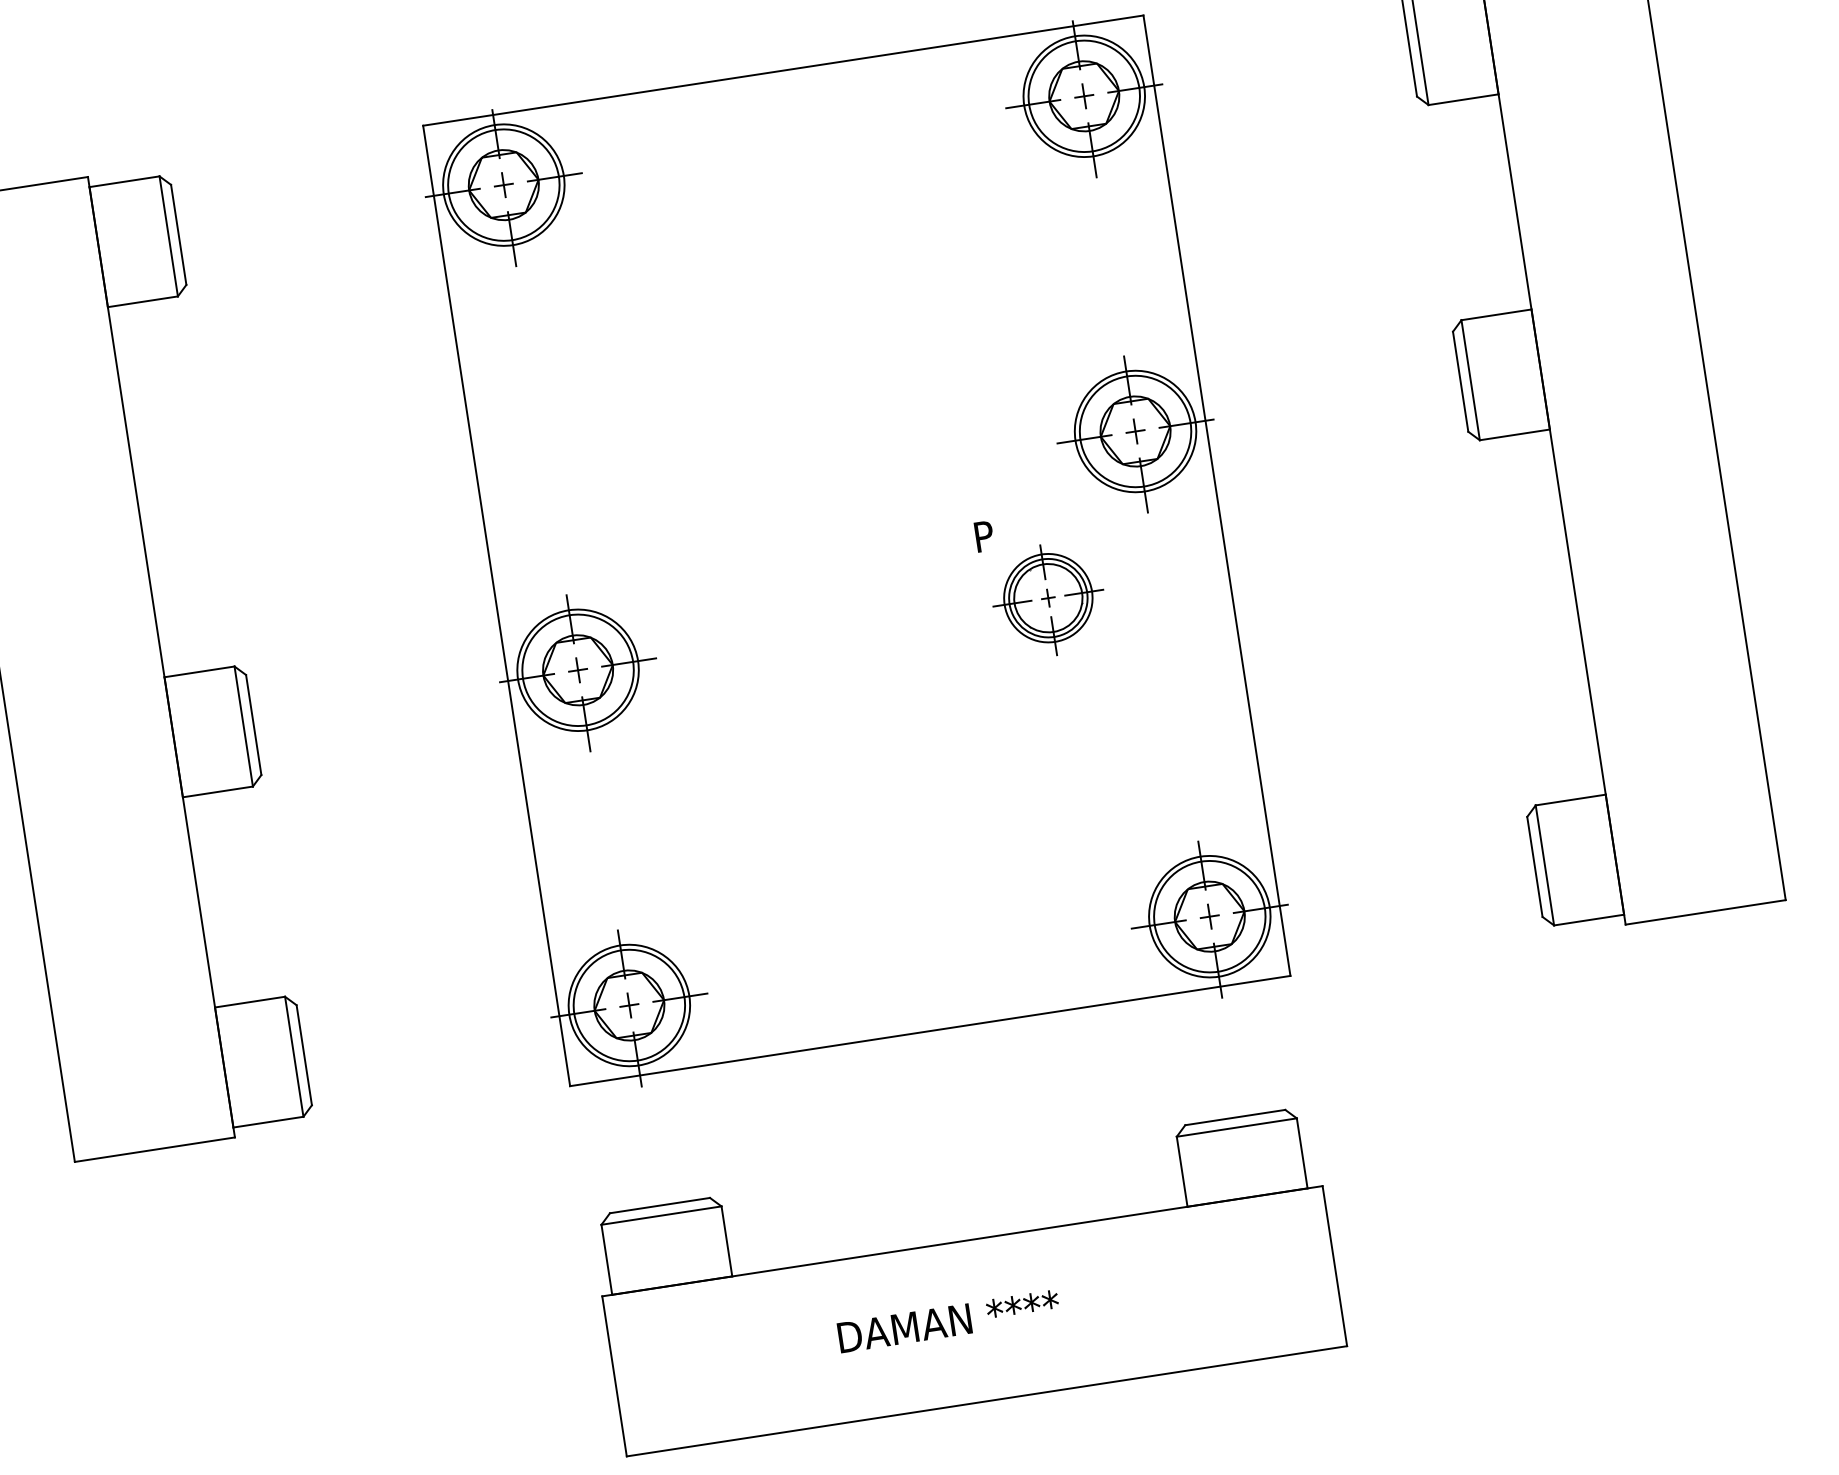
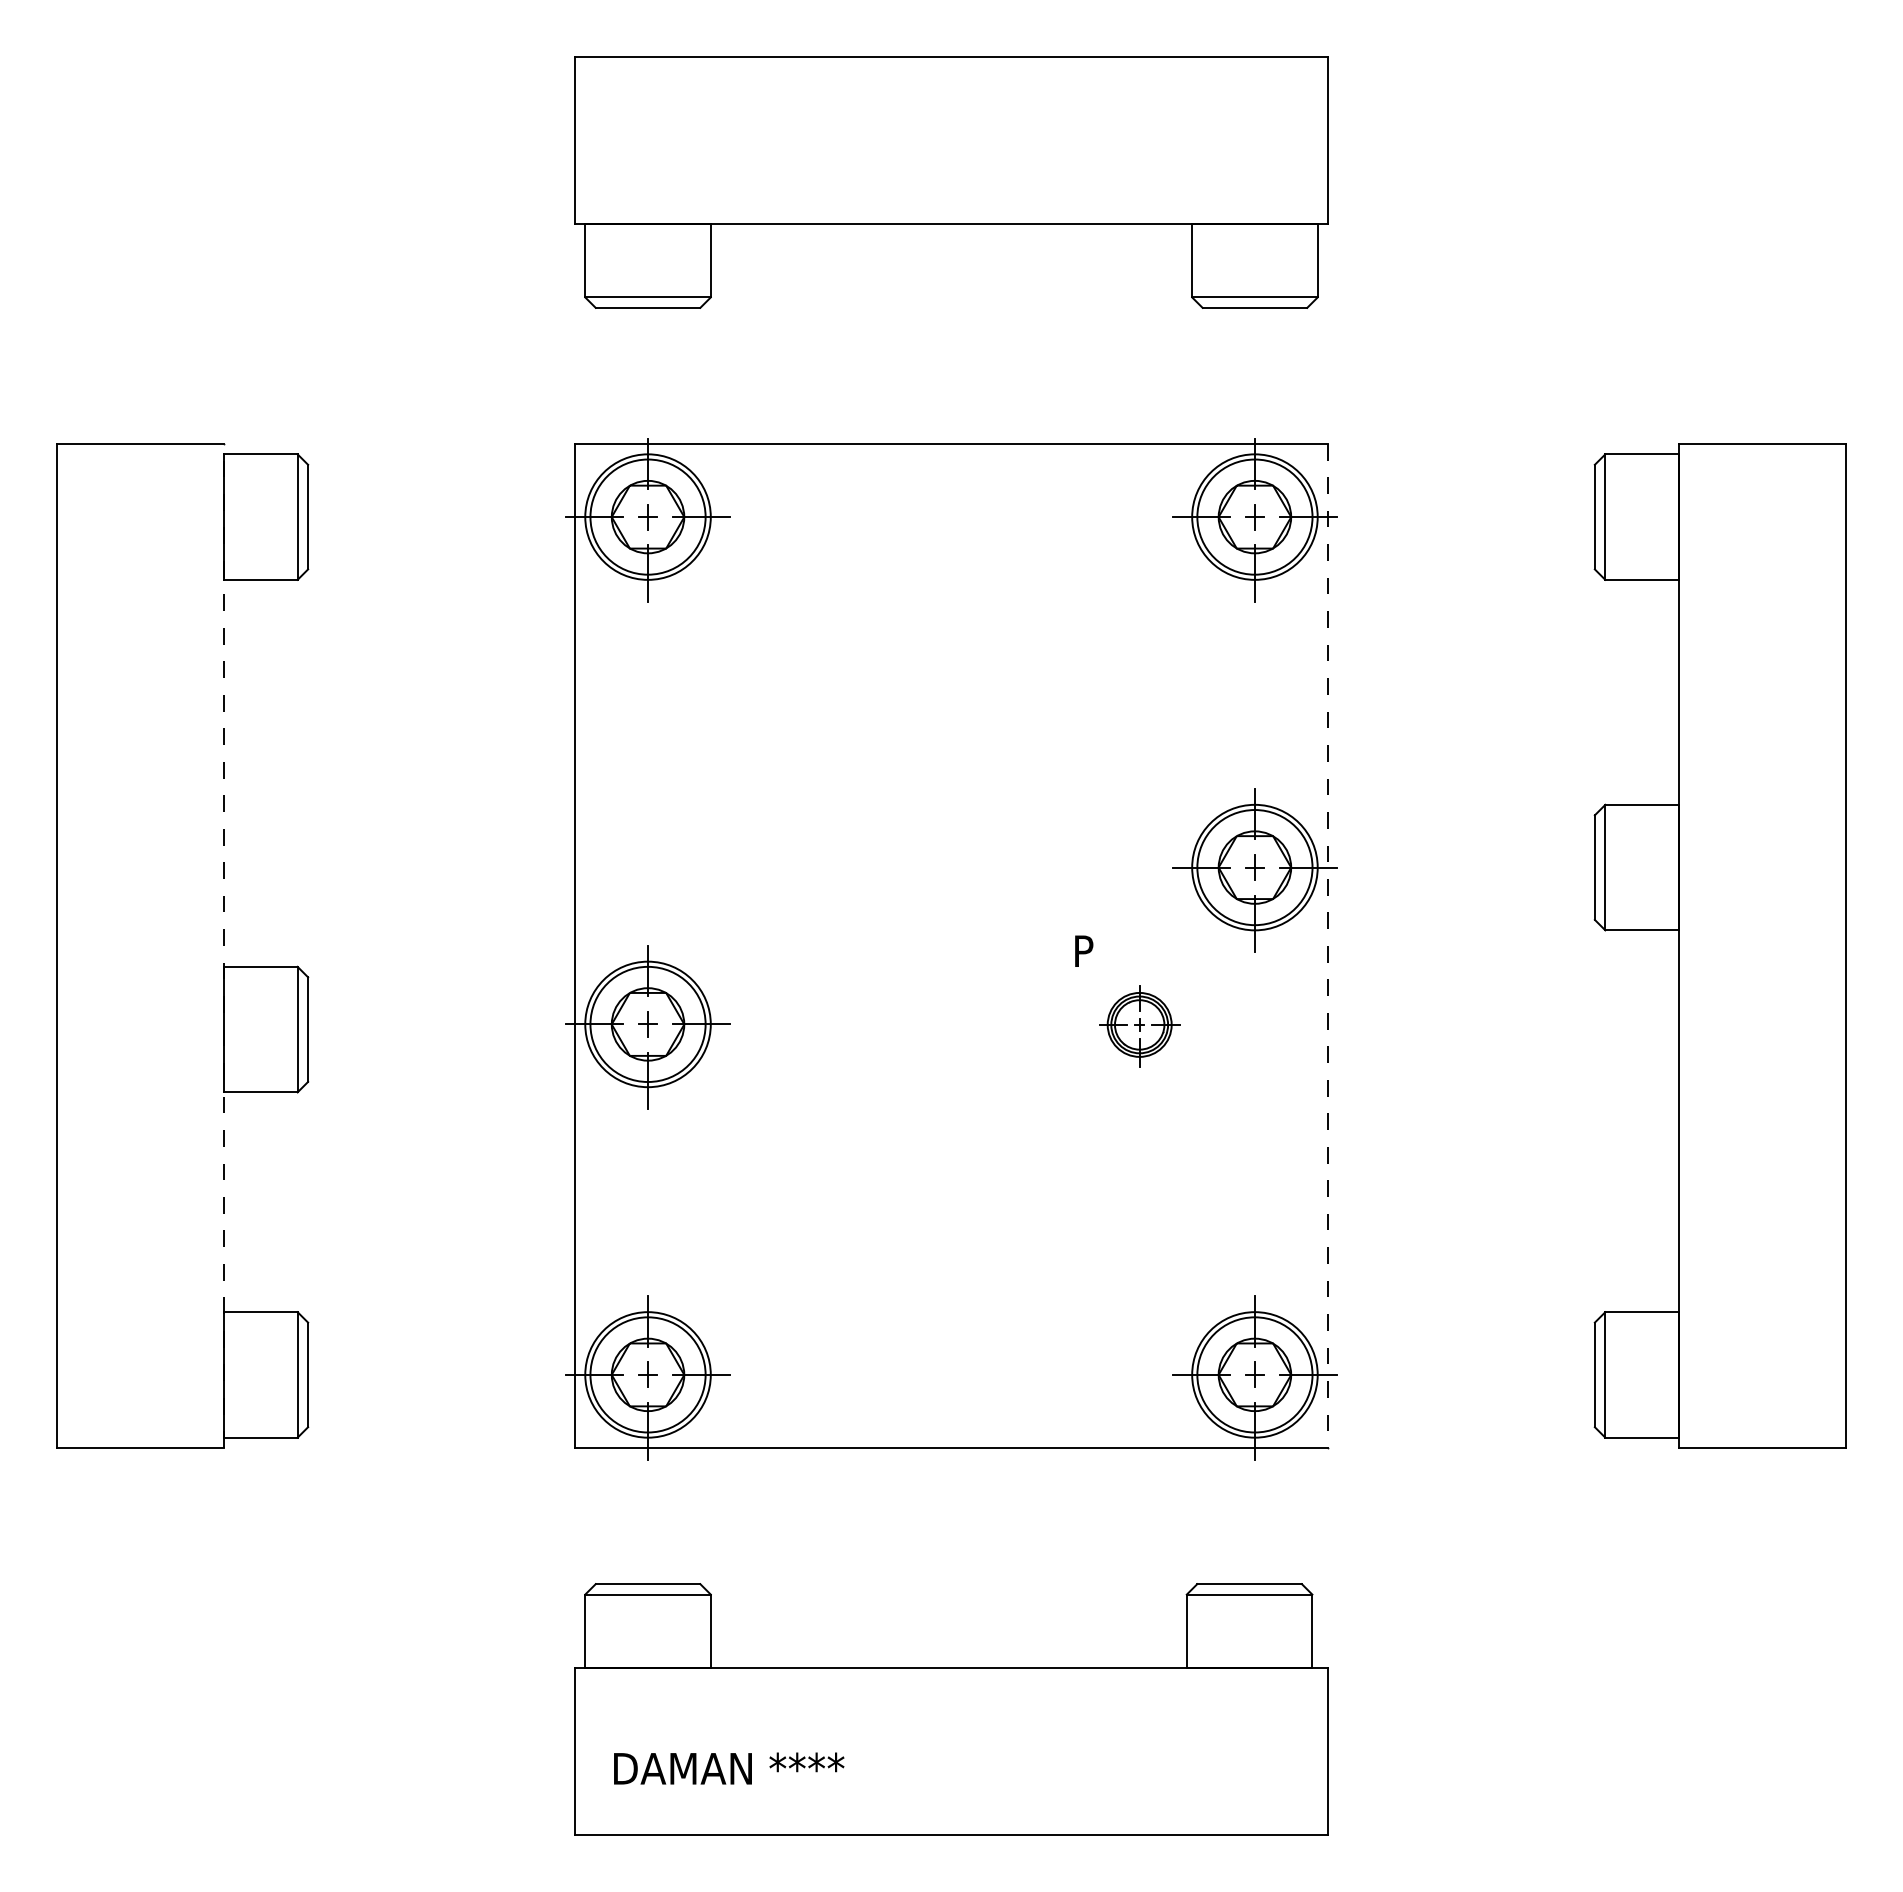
line: (1217, 496) -> (1328, 946), solid -> dashed
part: (1048, 600) -> (1139, 1026), size x0.7
line: (161, 656) -> (224, 945), solid -> dashed
text: (949, 1321) -> (729, 1768), moved

